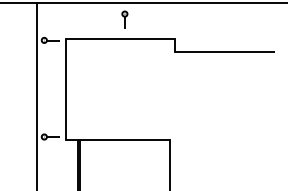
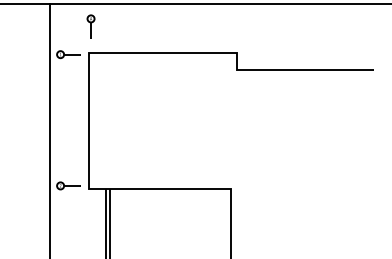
part: (124, 19) -> (90, 26), moved

